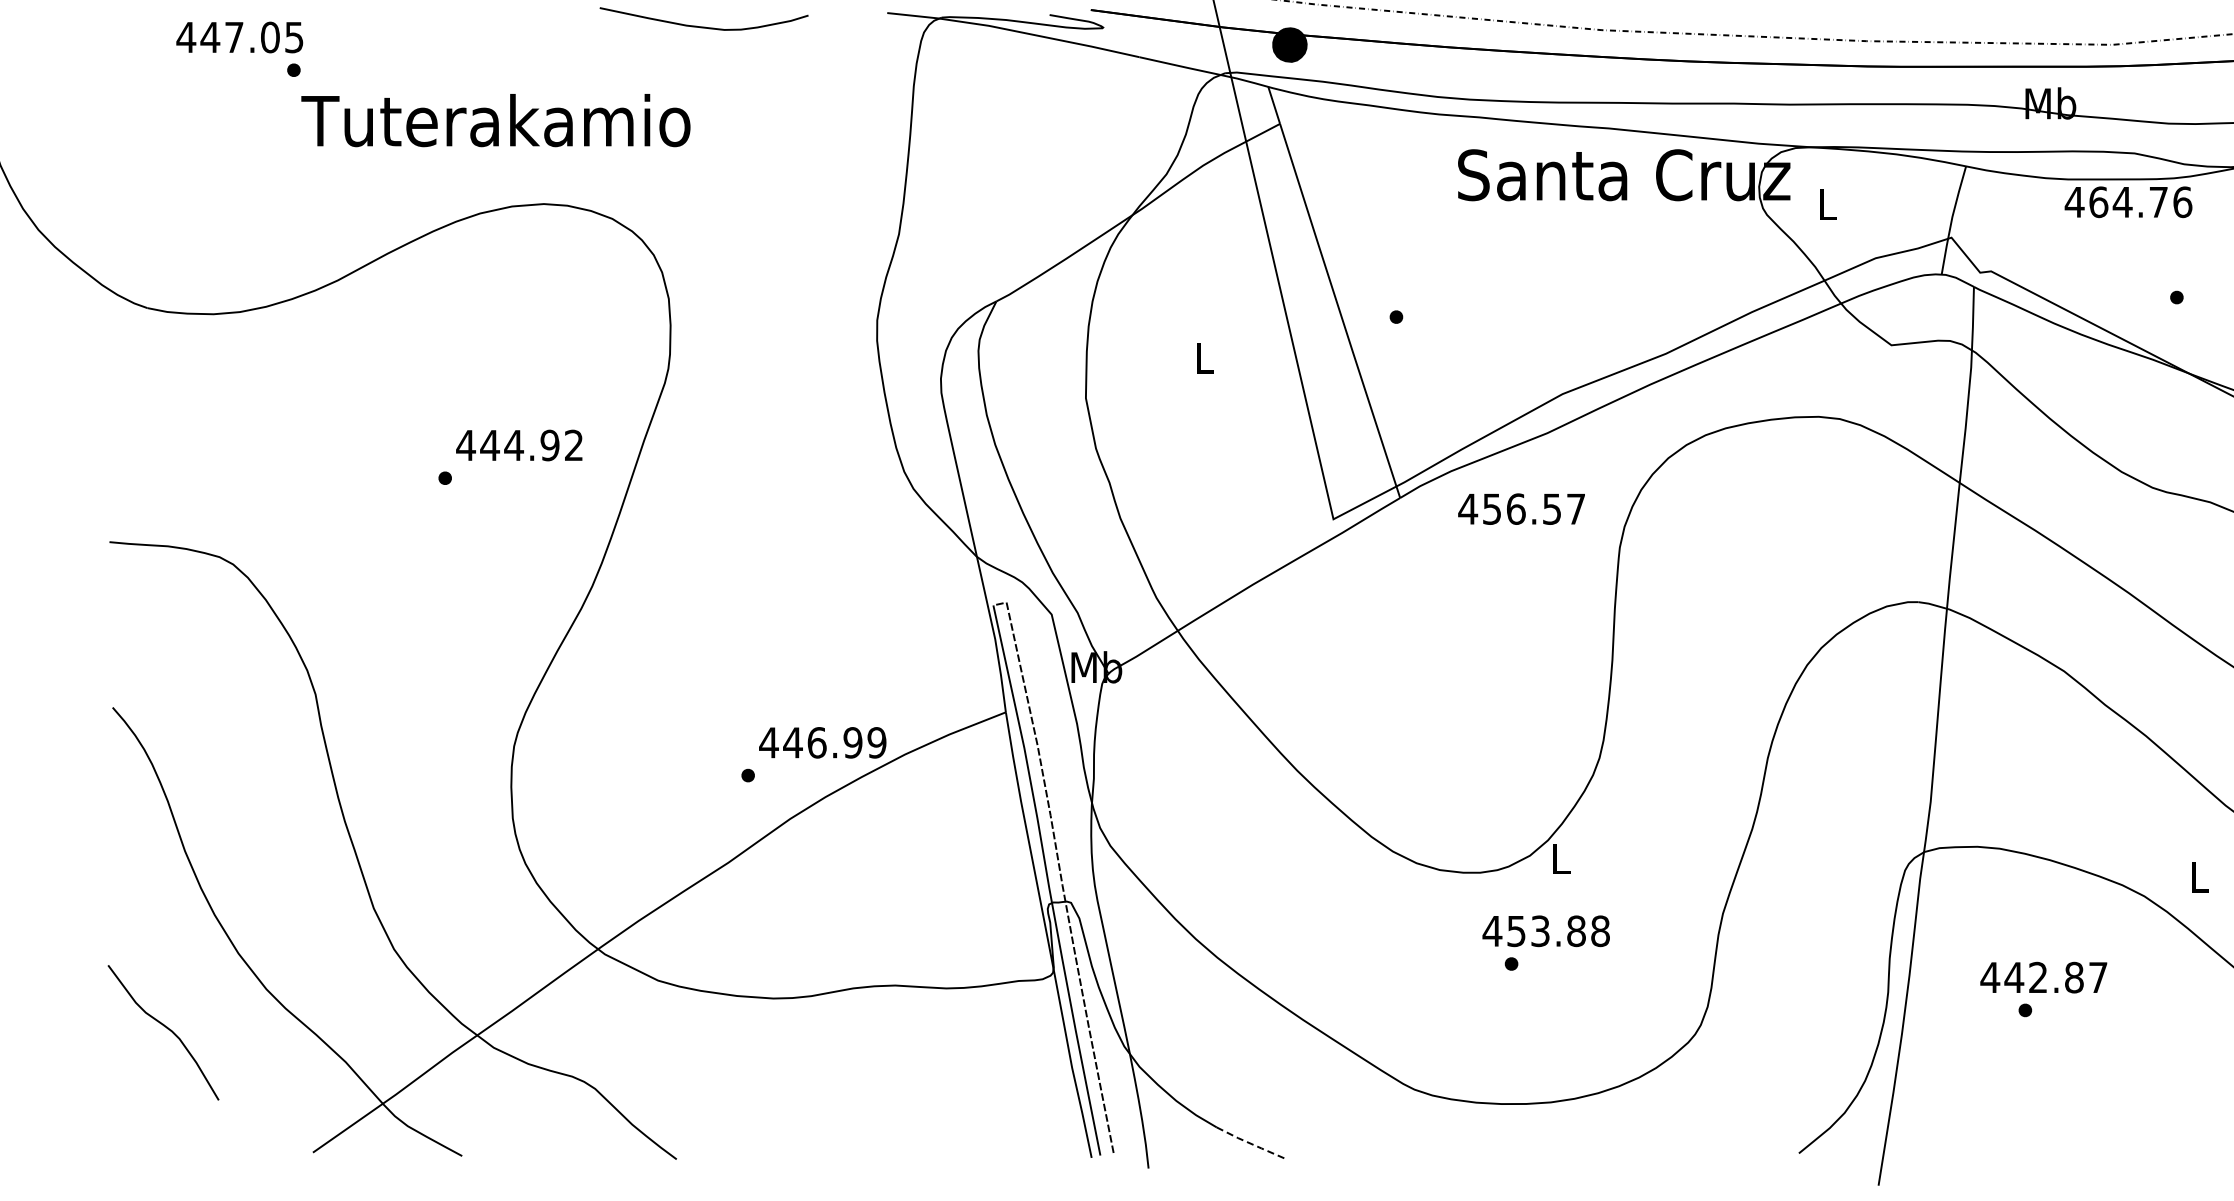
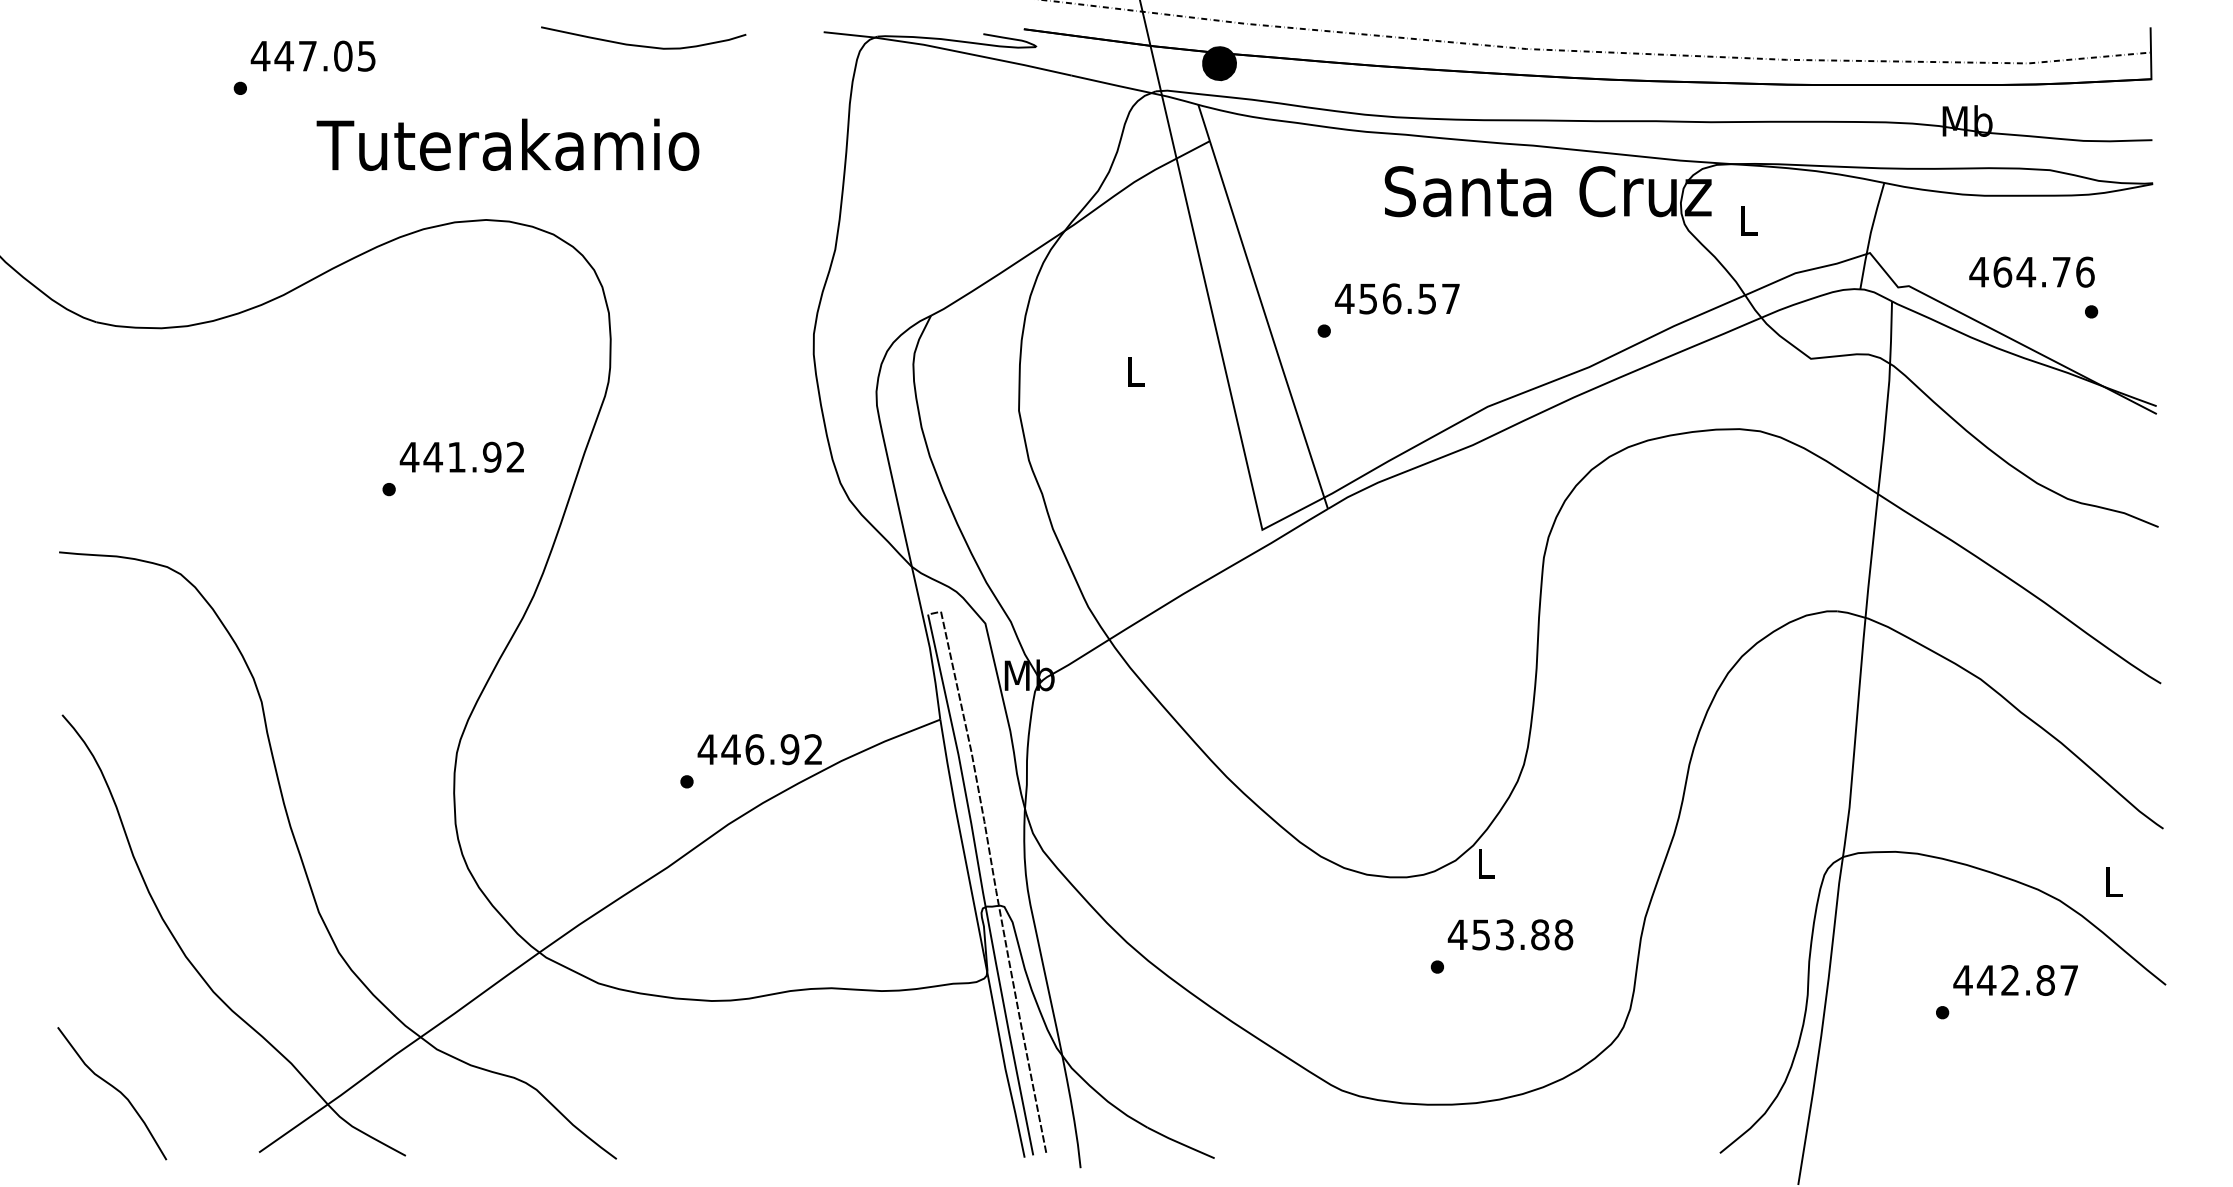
text: (239, 36) -> (312, 55), moved
text: (495, 120) -> (507, 144), moved
text: (2128, 201) -> (2031, 271), moved
text: (513, 445) -> (456, 457), 444.92 -> 441.92
text: (1521, 508) -> (1397, 298), moved
text: (876, 742) -> (813, 749), 446.99 -> 446.92
text: (1546, 930) -> (1510, 934), moved
text: (2043, 977) -> (2015, 980), moved
curve: (166, 1028) -> (115, 1089), moved
line: (1251, 1143) -> (1181, 1143), dashed -> solid

